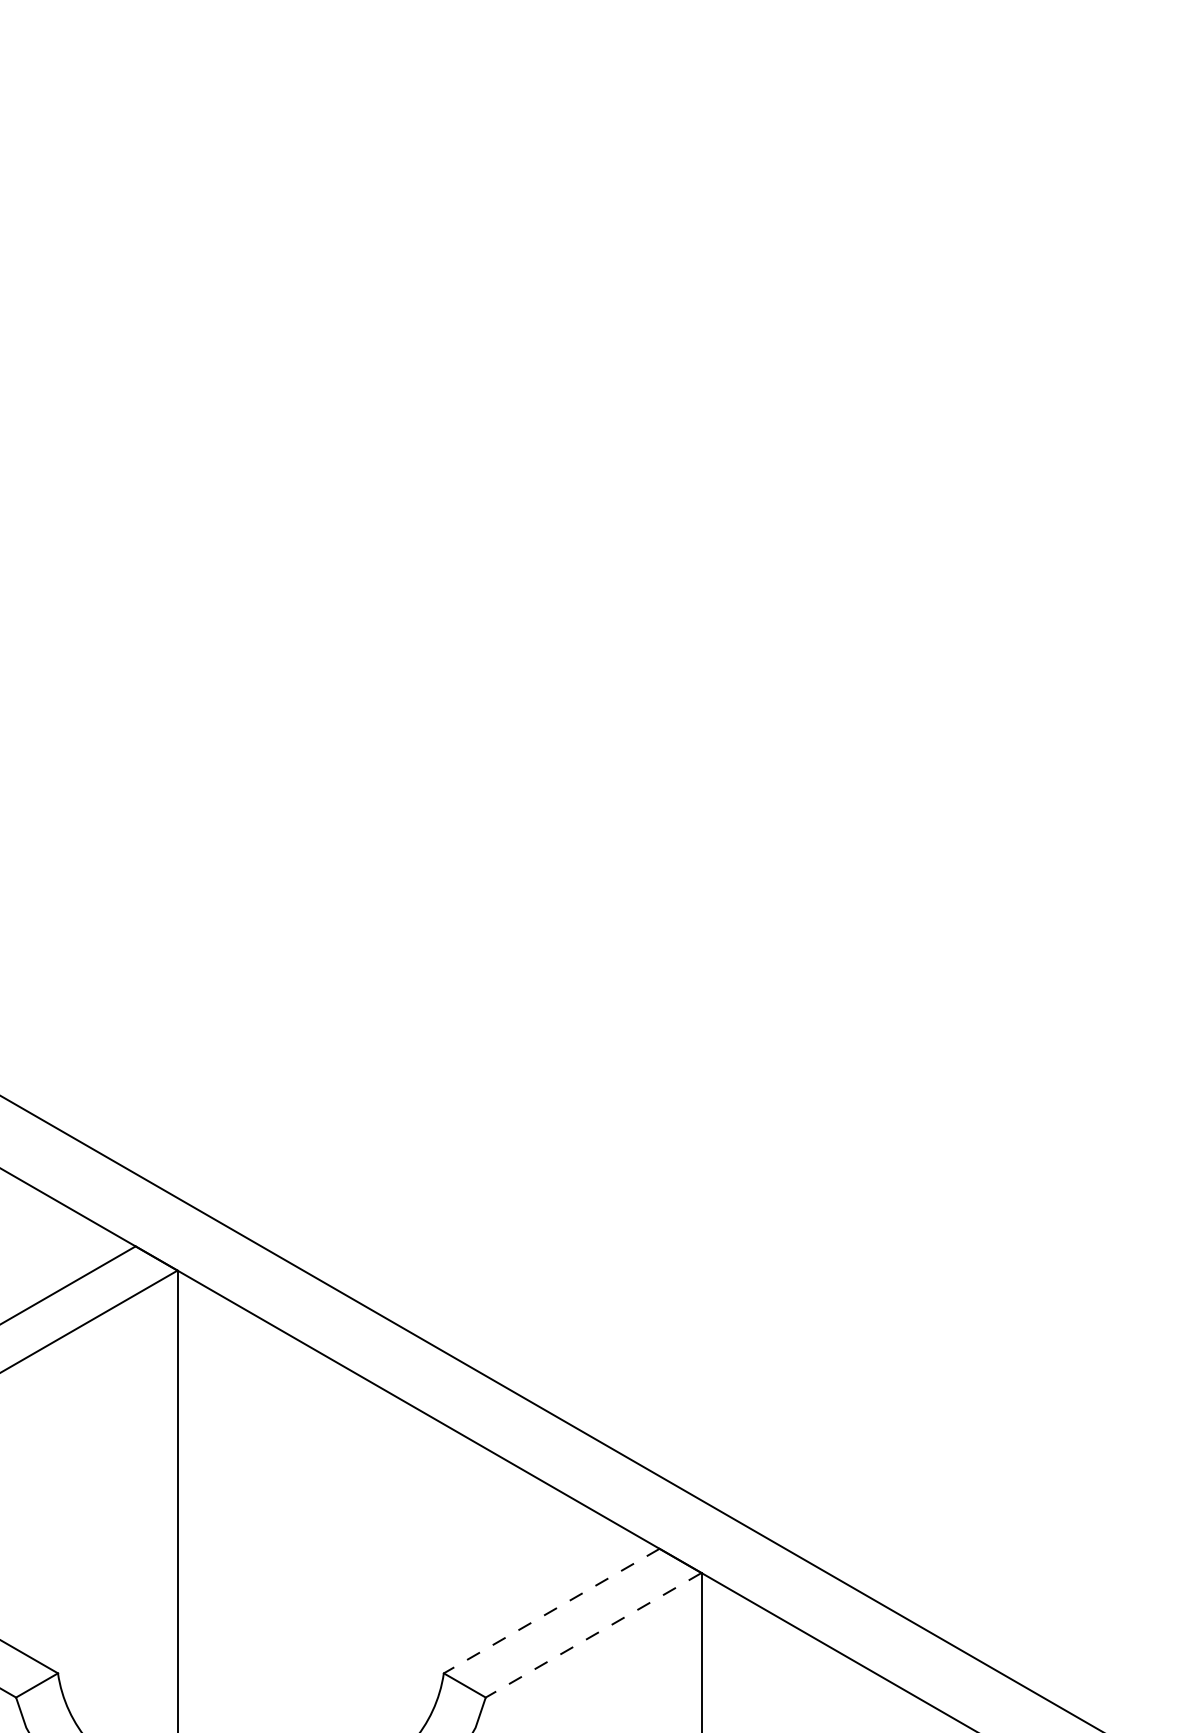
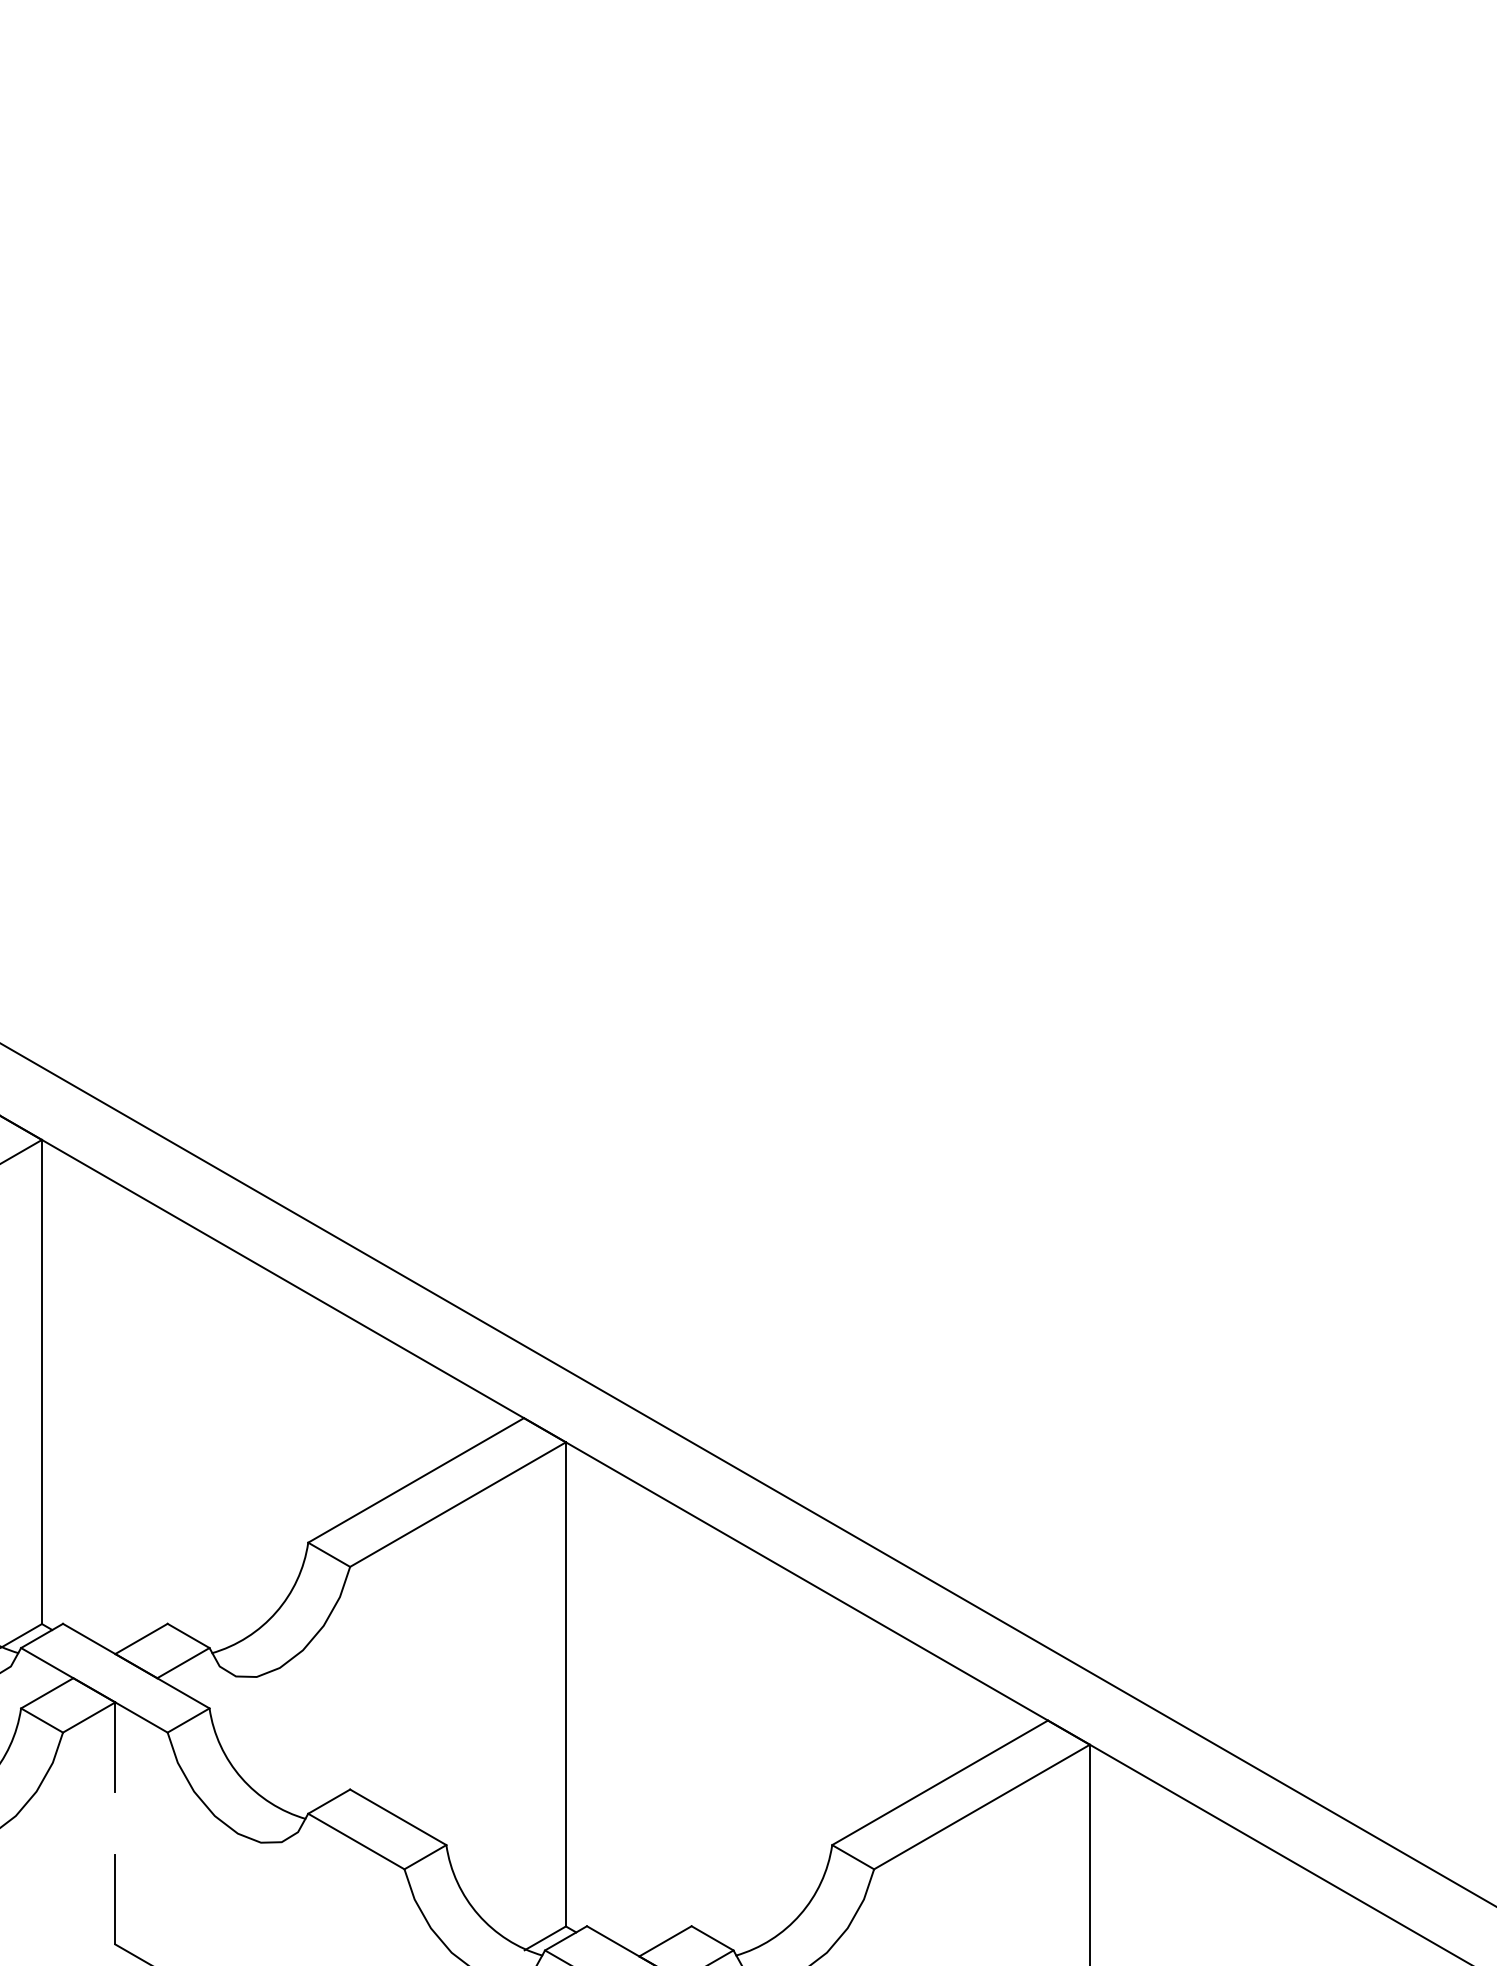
line: (552, 1610) -> (940, 1782), dashed -> solid
line: (594, 1635) -> (982, 1807), dashed -> solid

